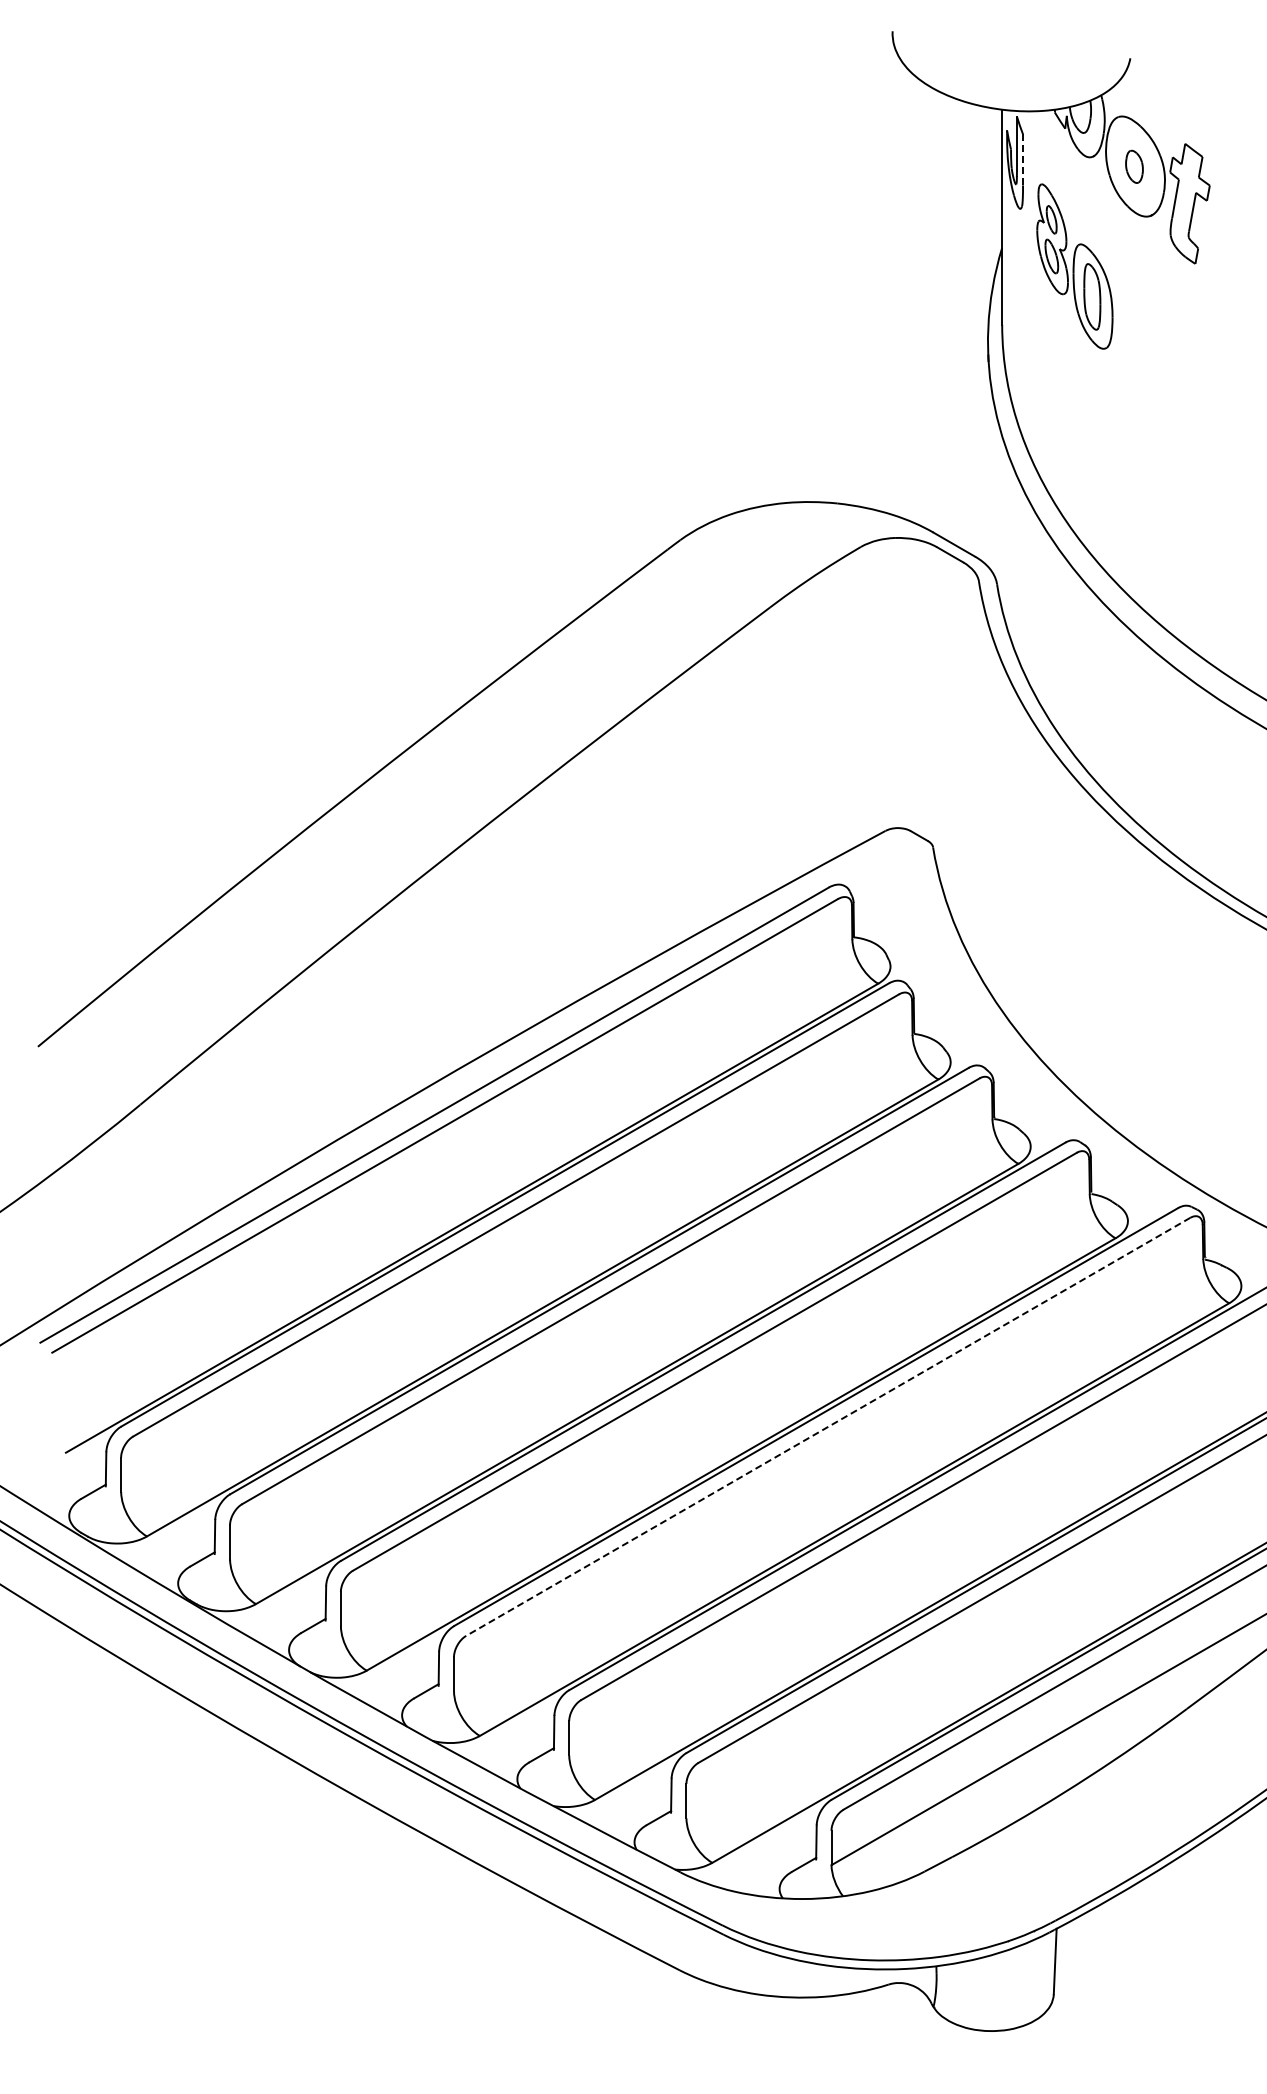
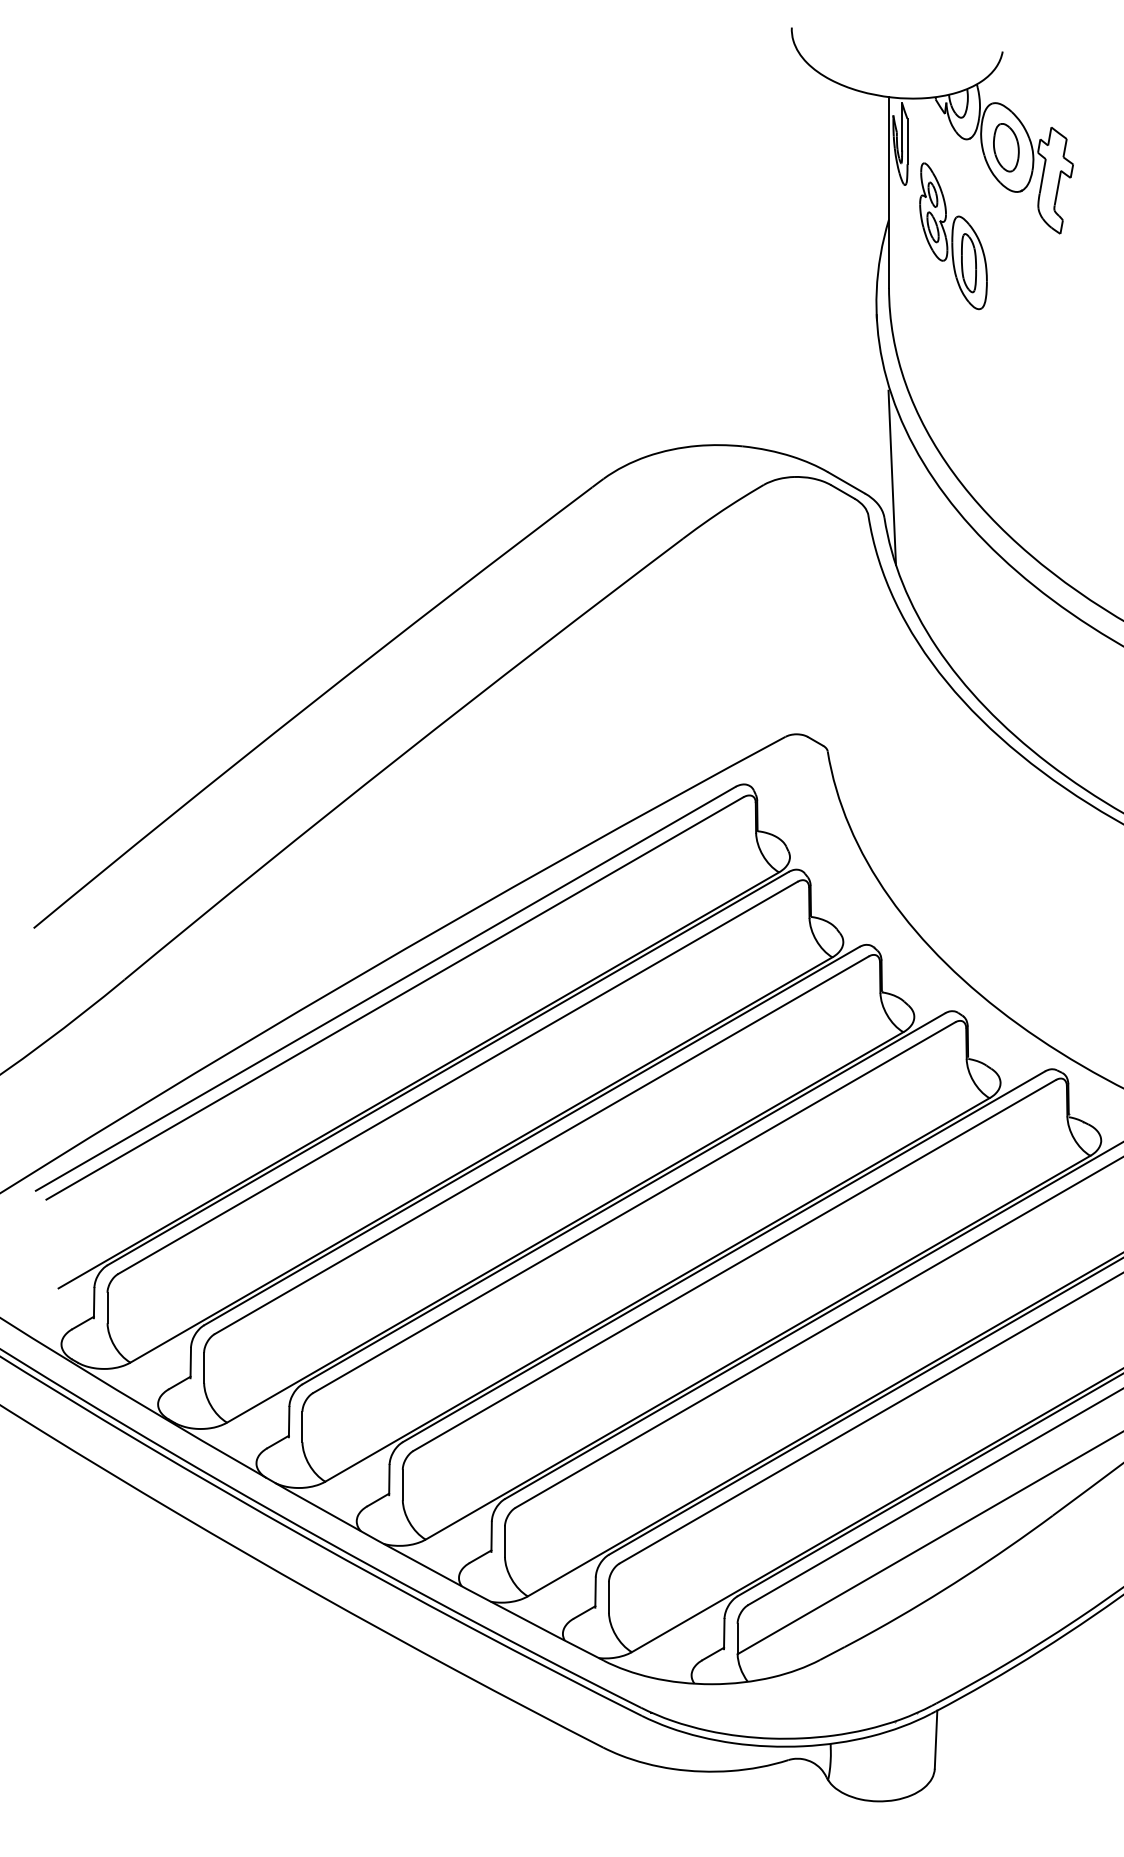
line: (1023, 159) -> (907, 141), dashed -> solid
part: (1134, 166) -> (1006, 147), size x1.67
line: (1005, 538) -> (891, 477), added
line: (827, 1427) -> (734, 1266), dashed -> solid

